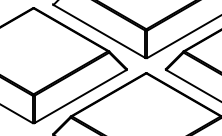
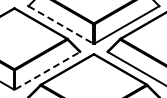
line: (100, 32) -> (61, 25), solid -> dashed
line: (81, 96) -> (48, 70), solid -> dashed

